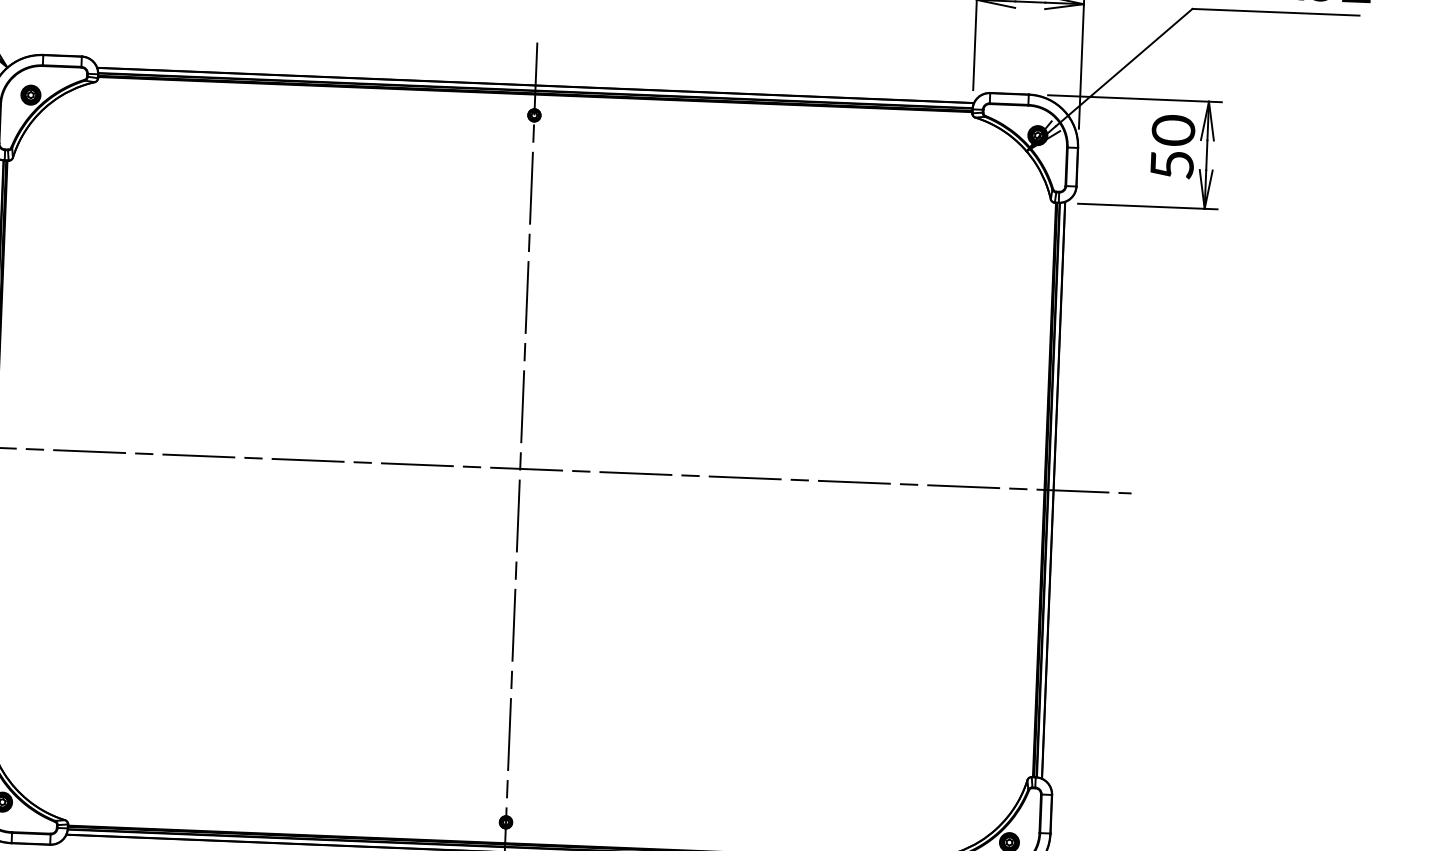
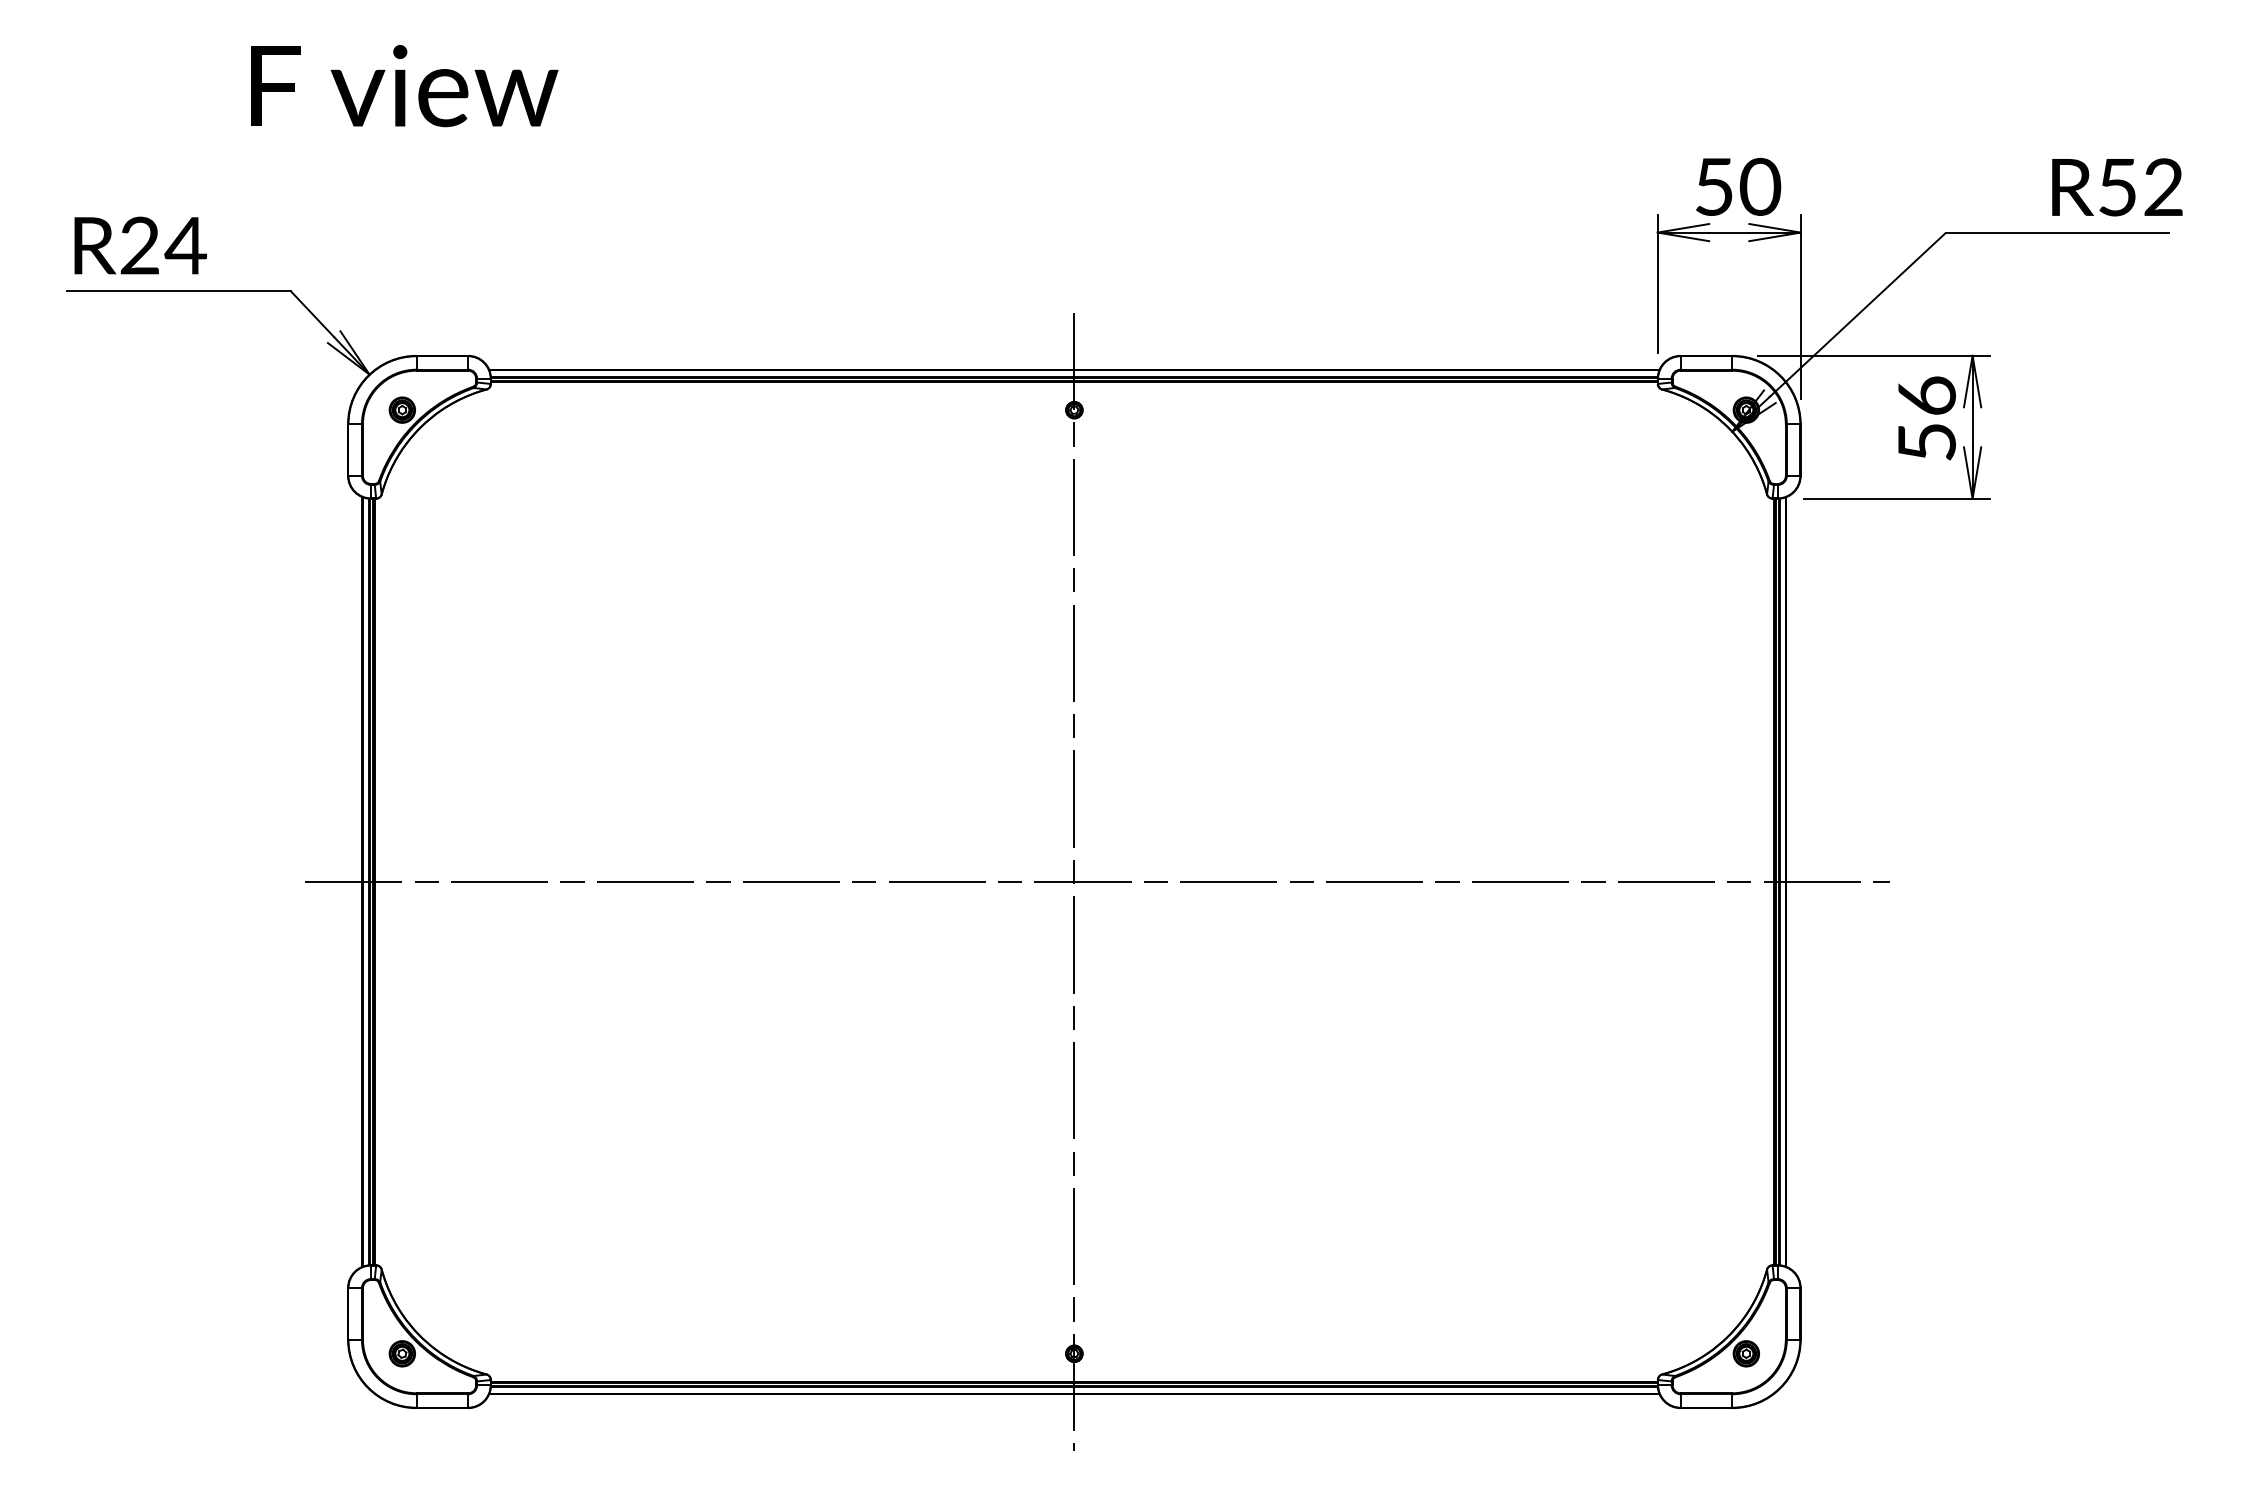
text: (1173, 130) -> (1926, 395), 50 -> 56

